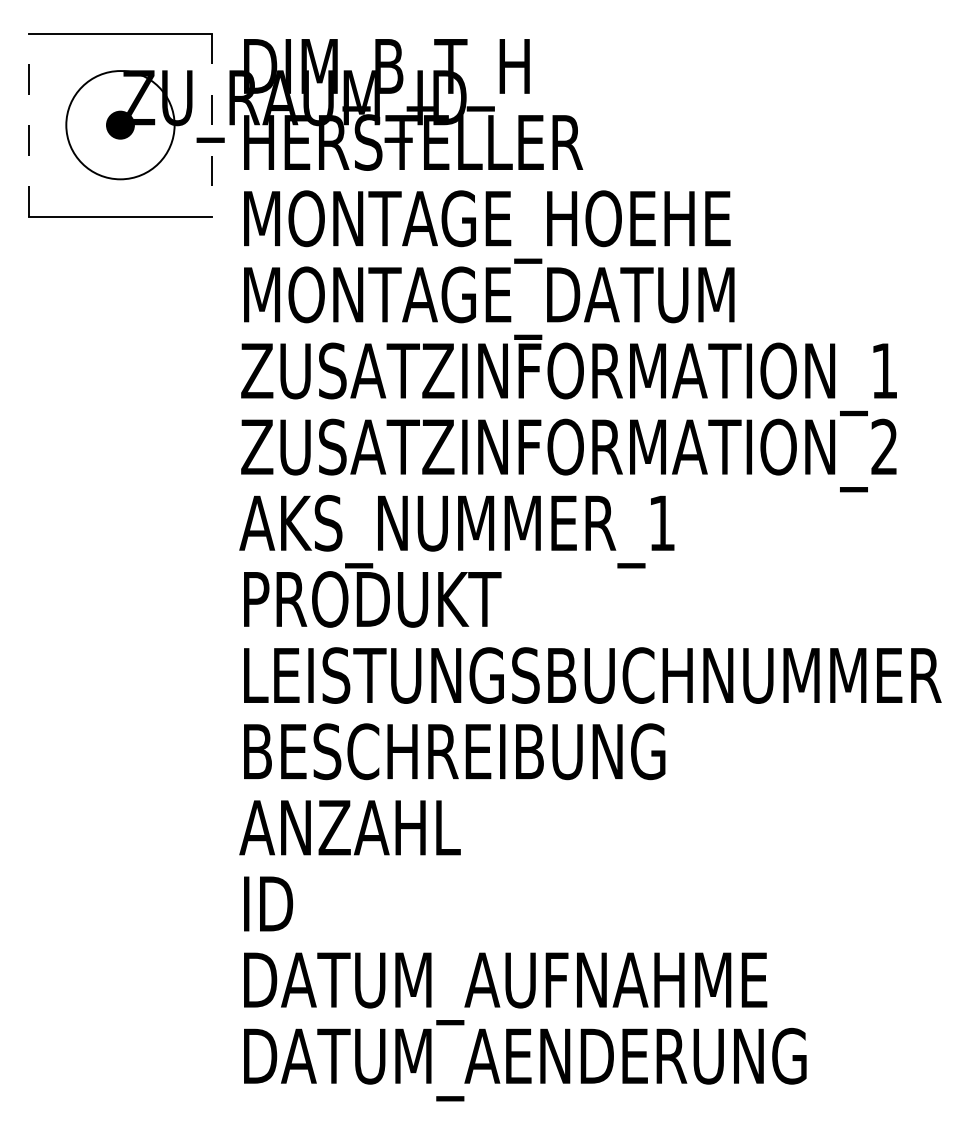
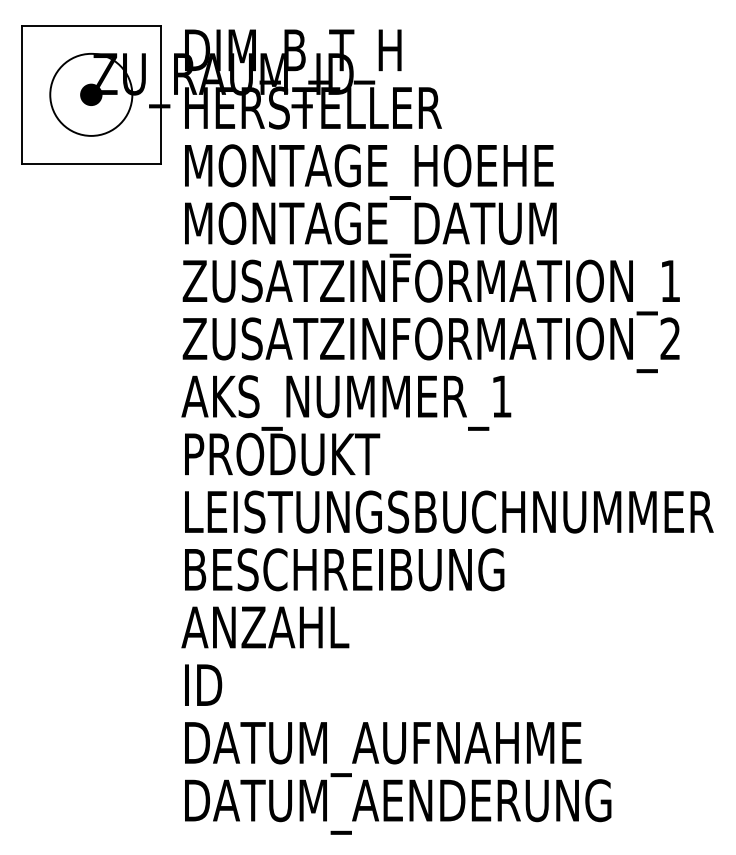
line: (29, 124) -> (22, 94), dashed -> solid
line: (211, 125) -> (160, 95), dashed -> solid

